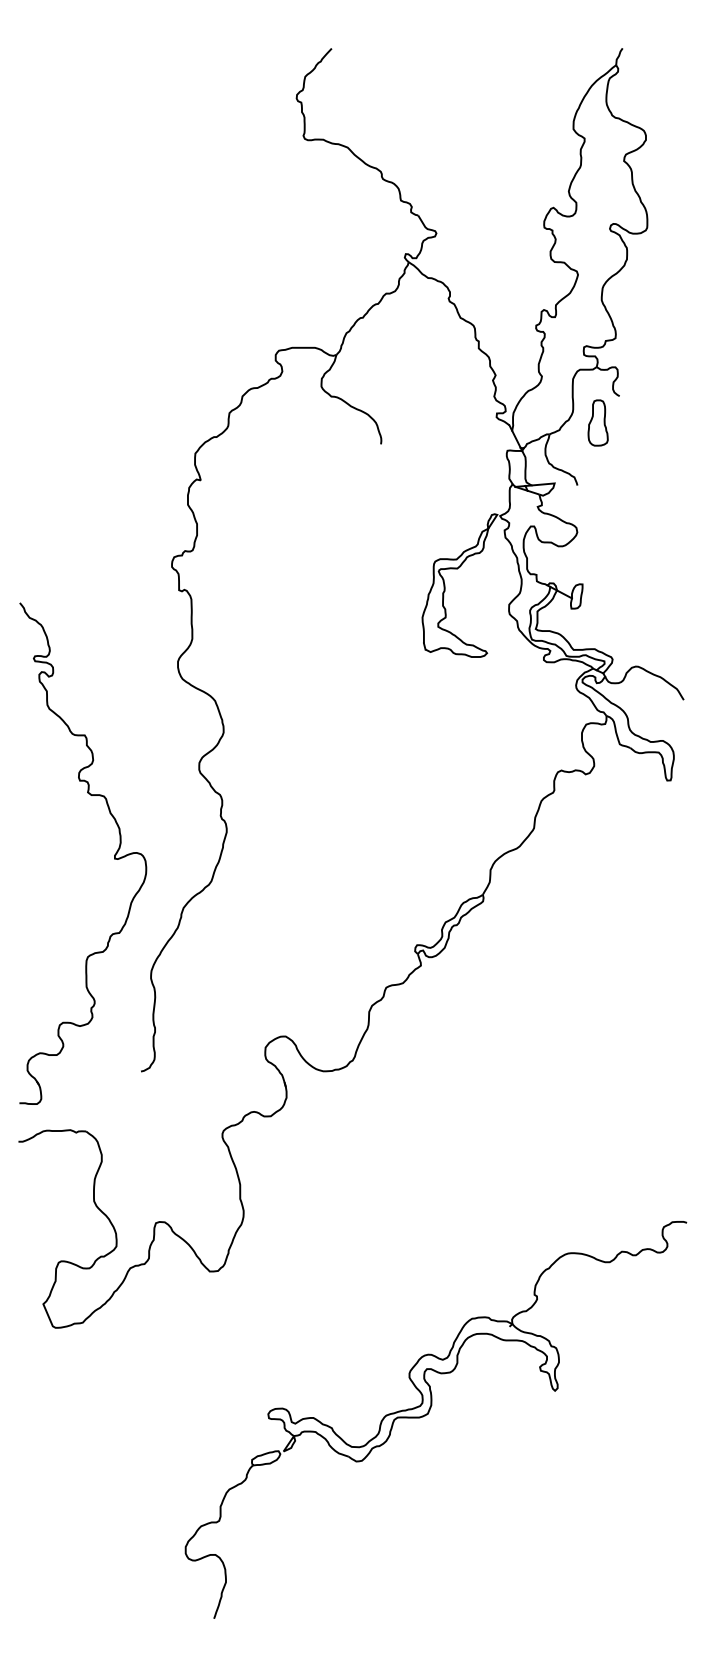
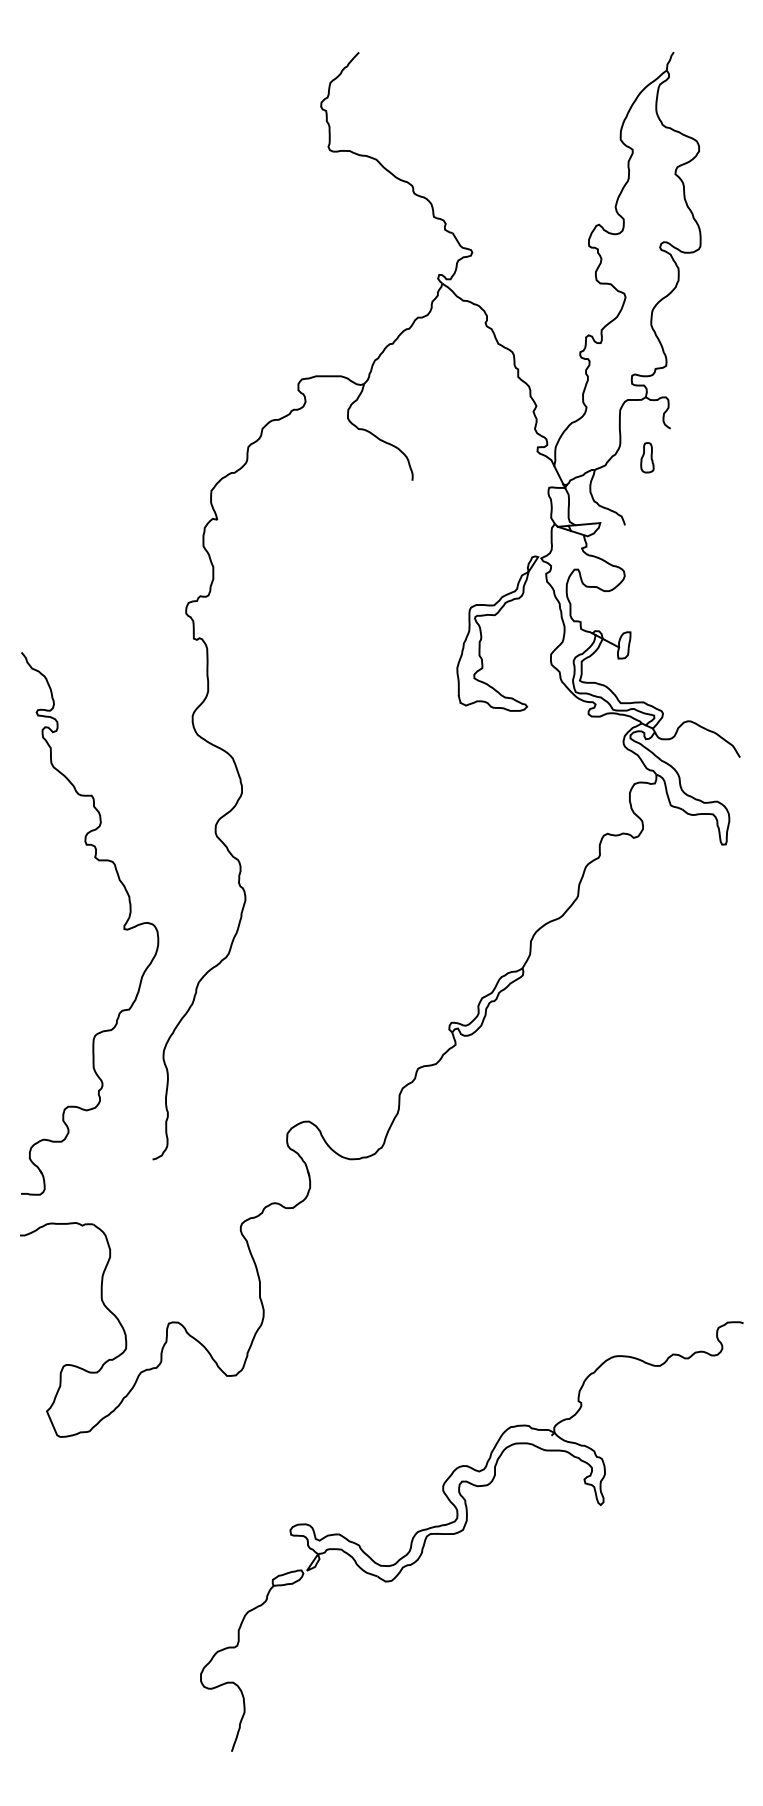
part: (598, 422) -> (647, 457), size x0.6

